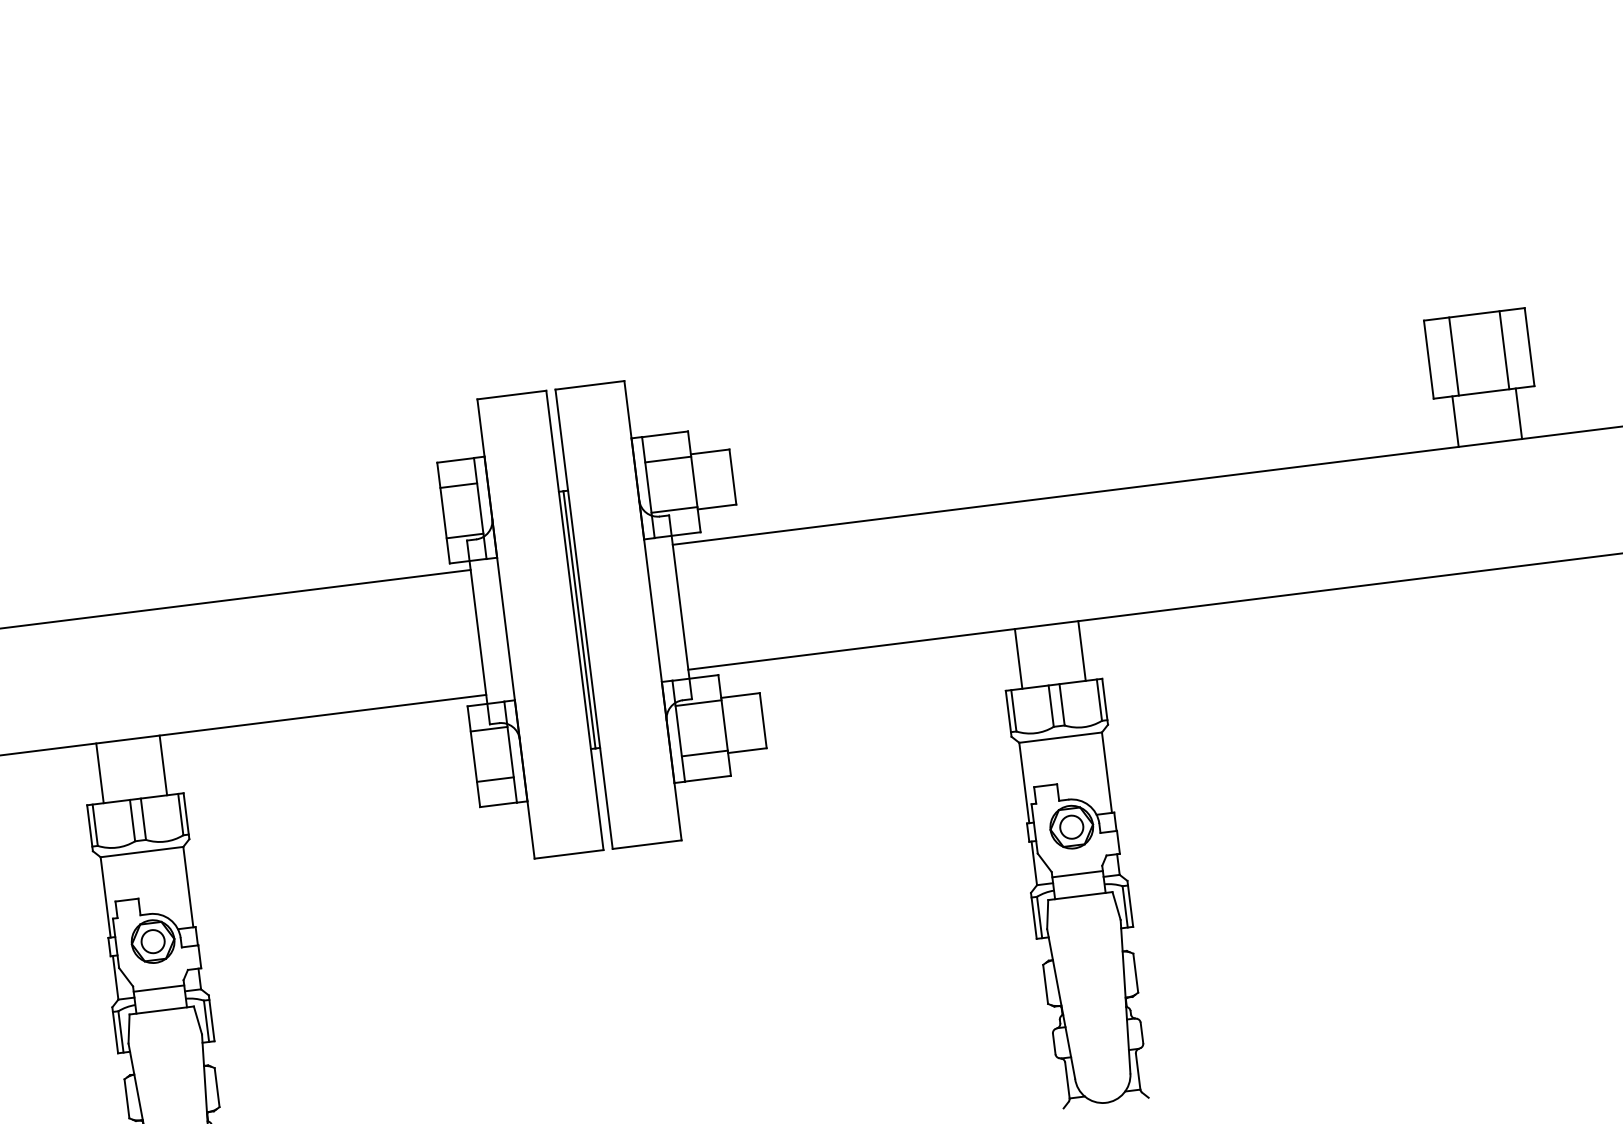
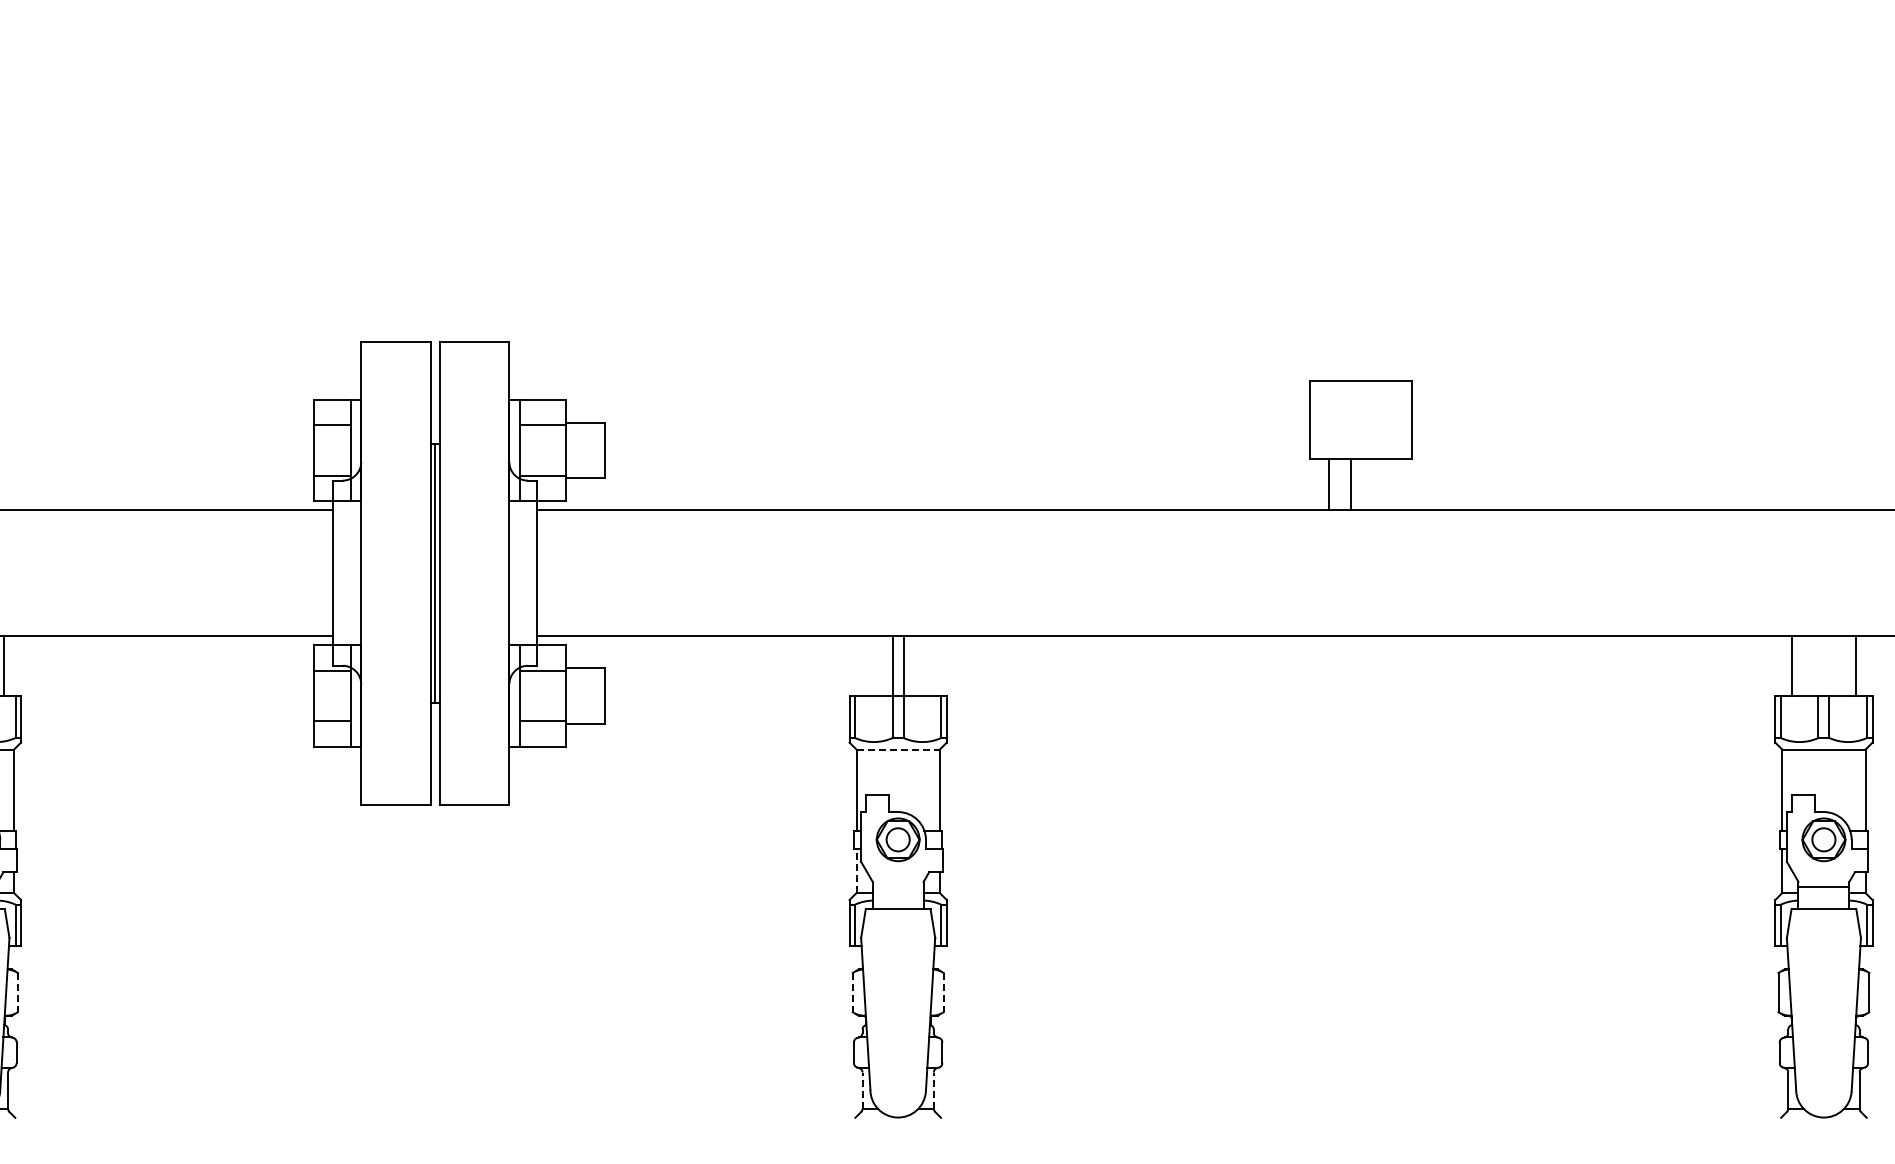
line: (1504, 349) -> (1386, 419), removed
line: (1453, 356) -> (1335, 419), removed
line: (1518, 413) -> (1350, 484), moved
line: (1082, 651) -> (893, 666), moved
line: (1018, 659) -> (904, 666), moved
line: (1060, 737) -> (898, 749), solid -> dashed
line: (1034, 863) -> (856, 871), solid -> dashed
line: (1077, 874) -> (897, 887), removed
line: (1135, 973) -> (943, 992), solid -> dashed
line: (1045, 984) -> (852, 992), solid -> dashed
line: (1137, 1071) -> (933, 1090), solid -> dashed
line: (1067, 1080) -> (862, 1090), solid -> dashed
line: (216, 1087) -> (17, 992), solid -> dashed

